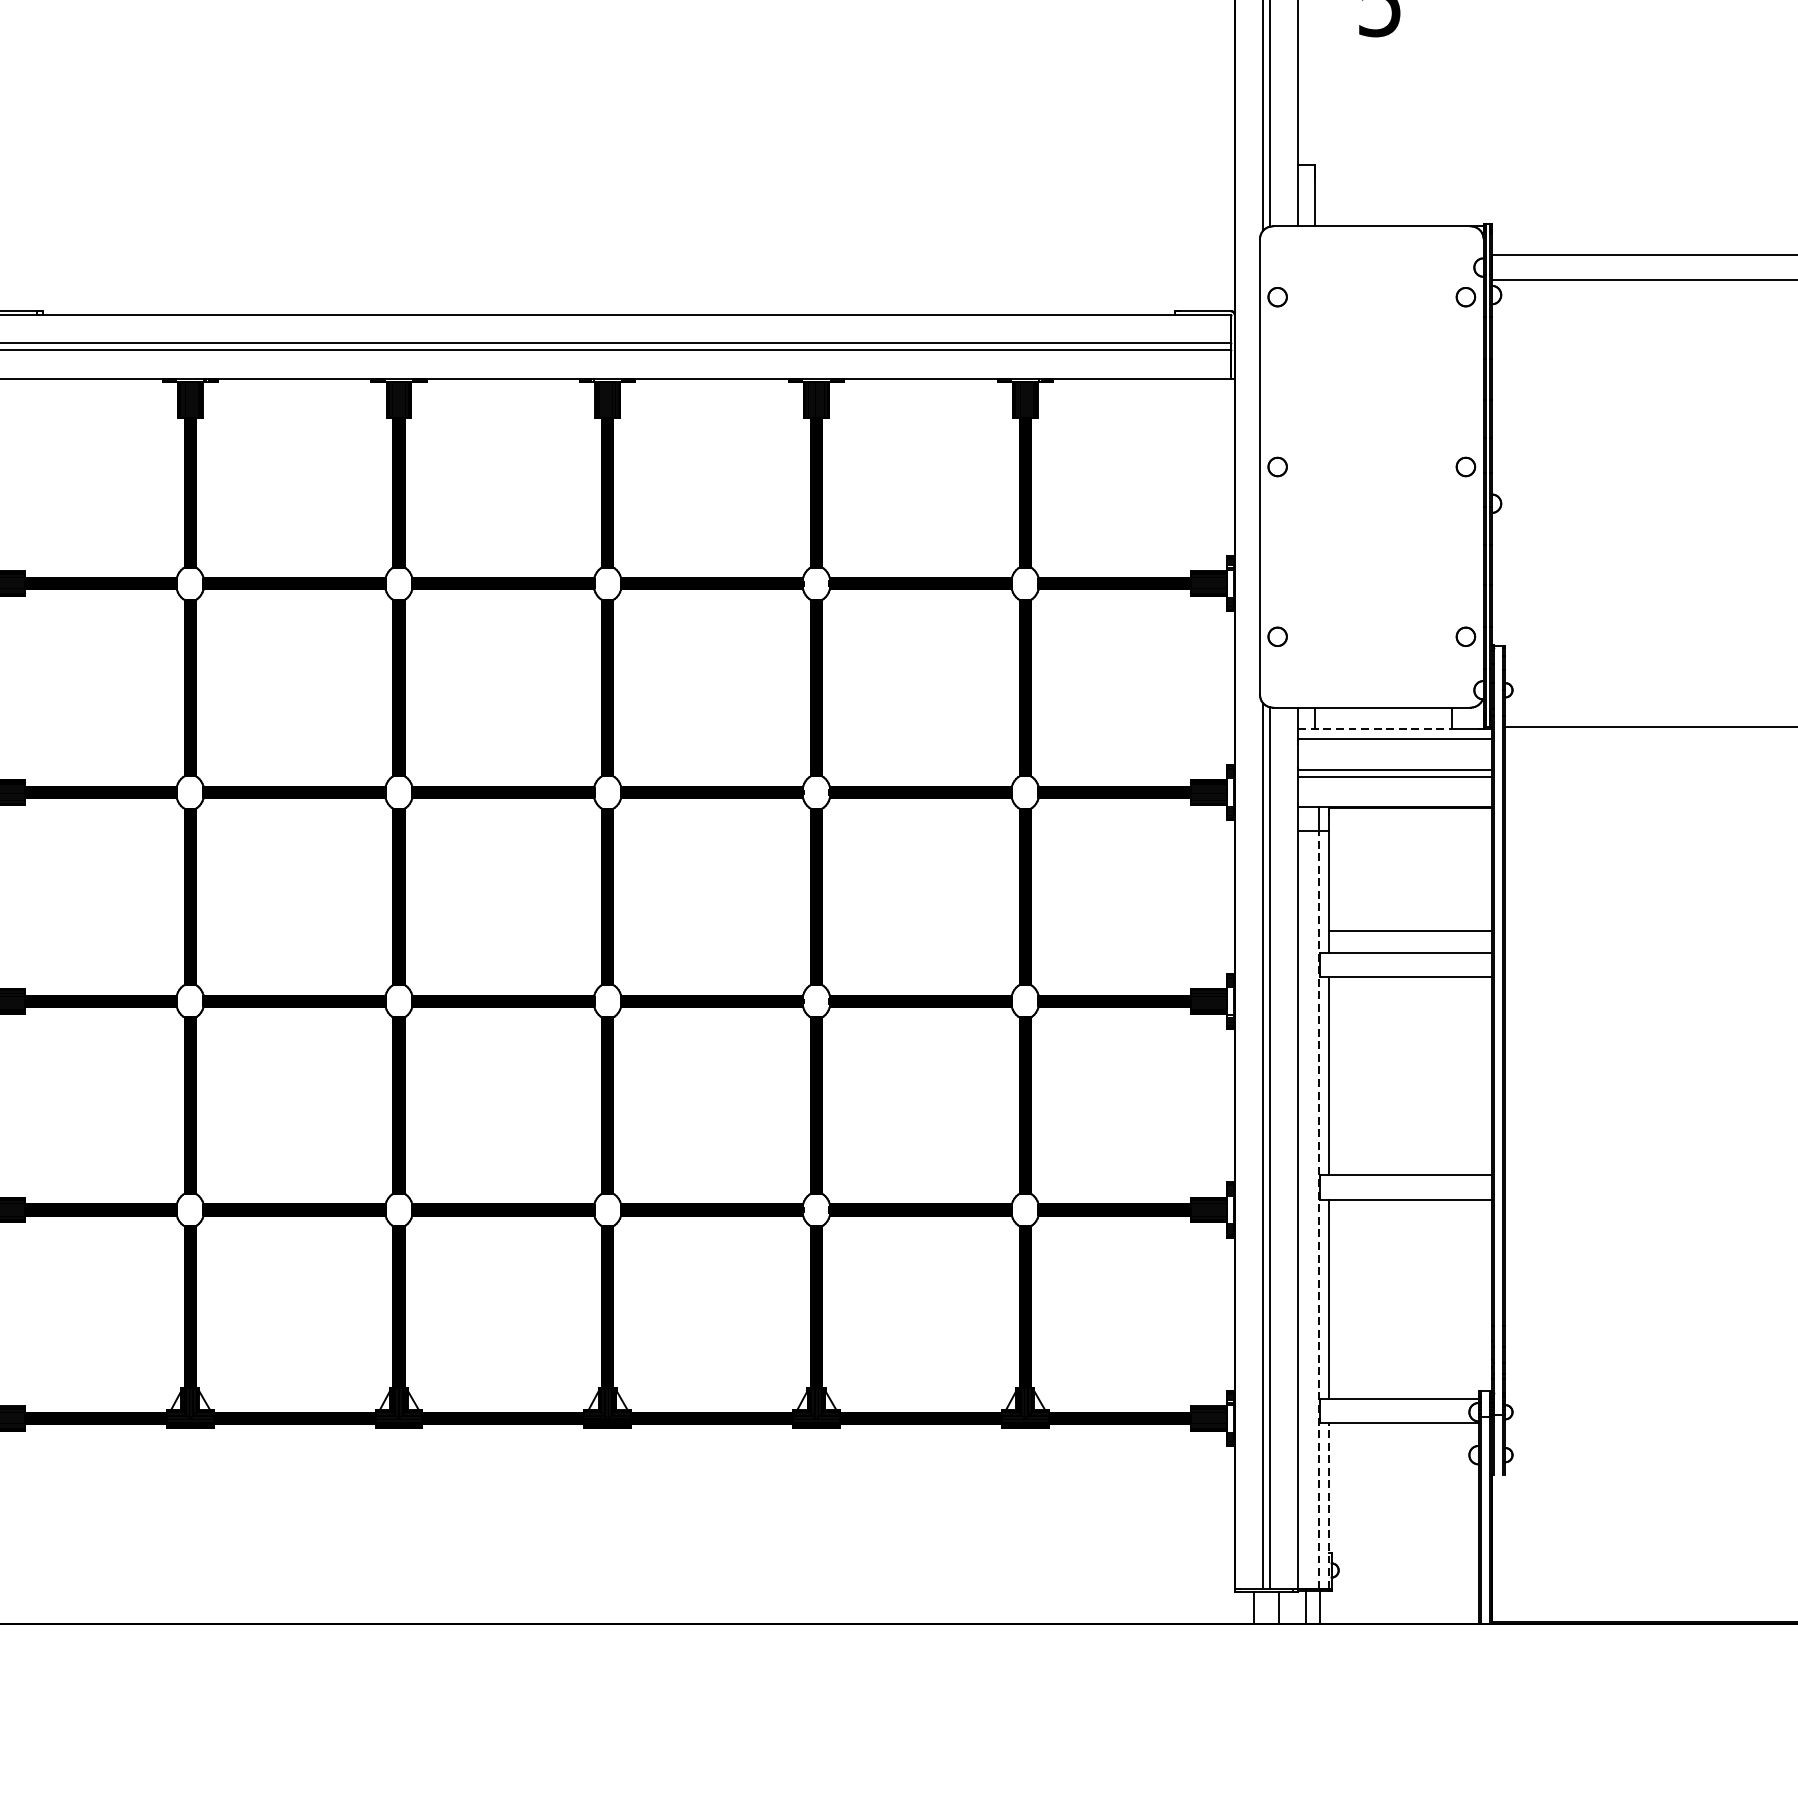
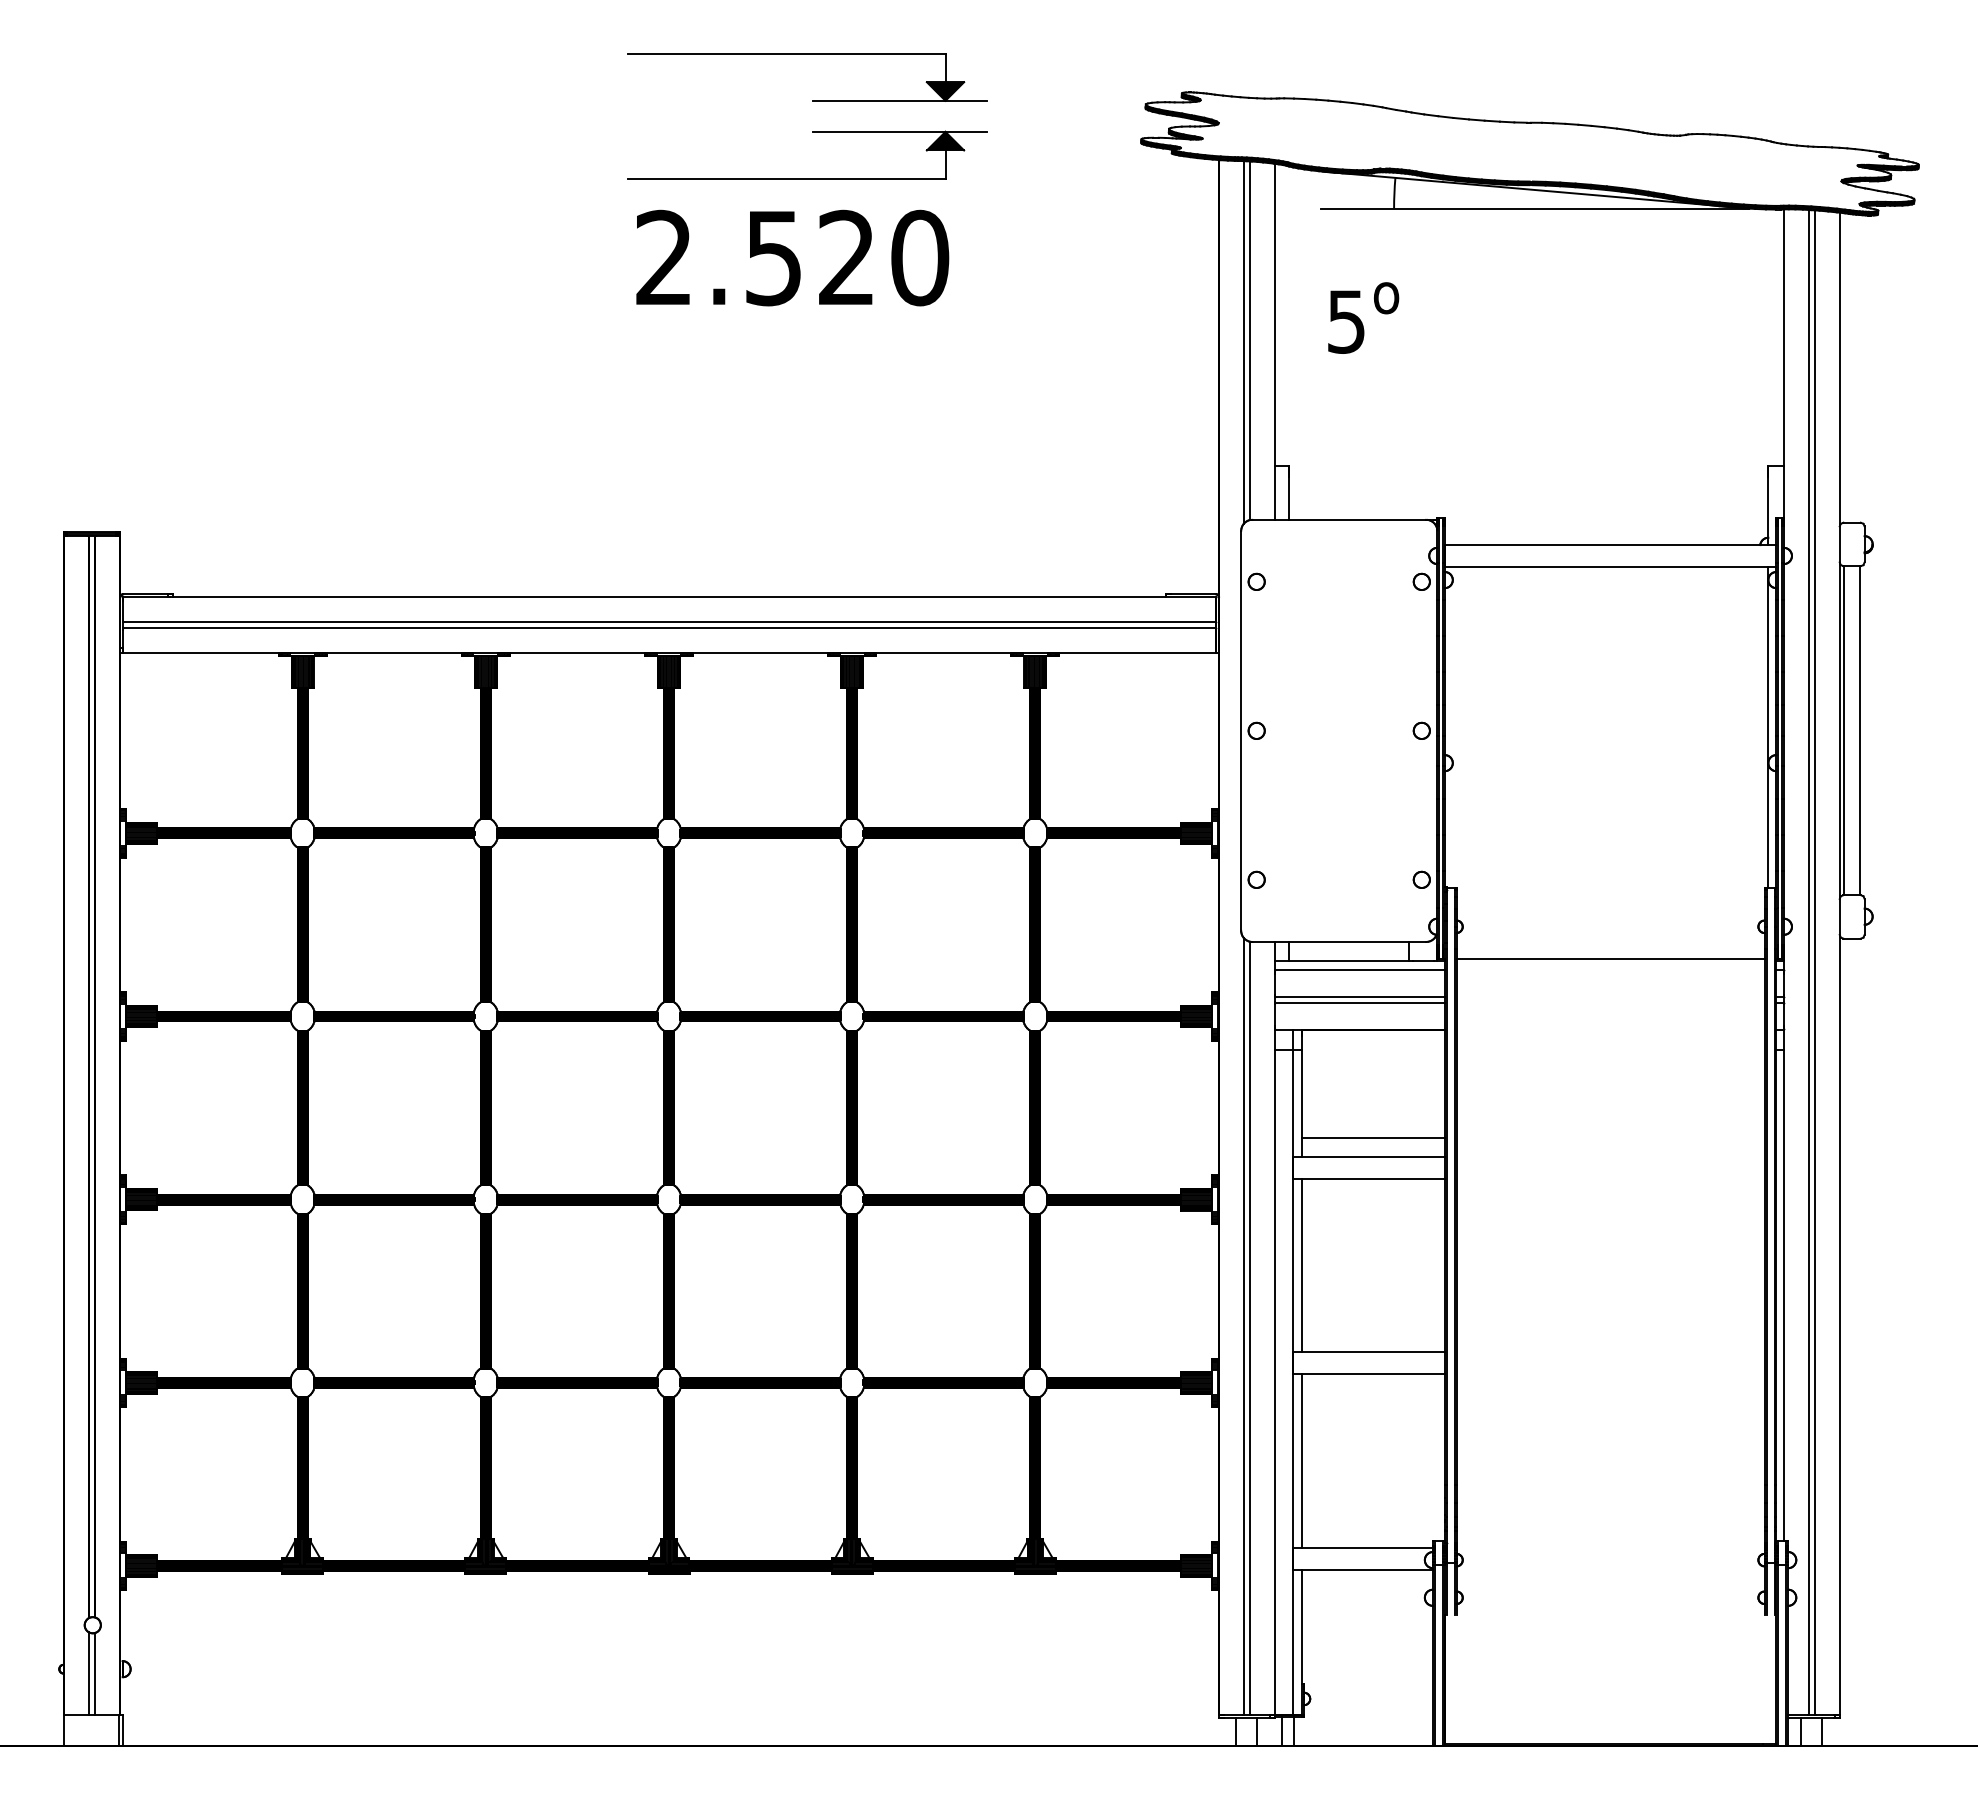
line: (1376, 728) -> (1343, 960), dashed -> solid
line: (1318, 1209) -> (1292, 1382), dashed -> solid
line: (1329, 1504) -> (1302, 1641), dashed -> solid

